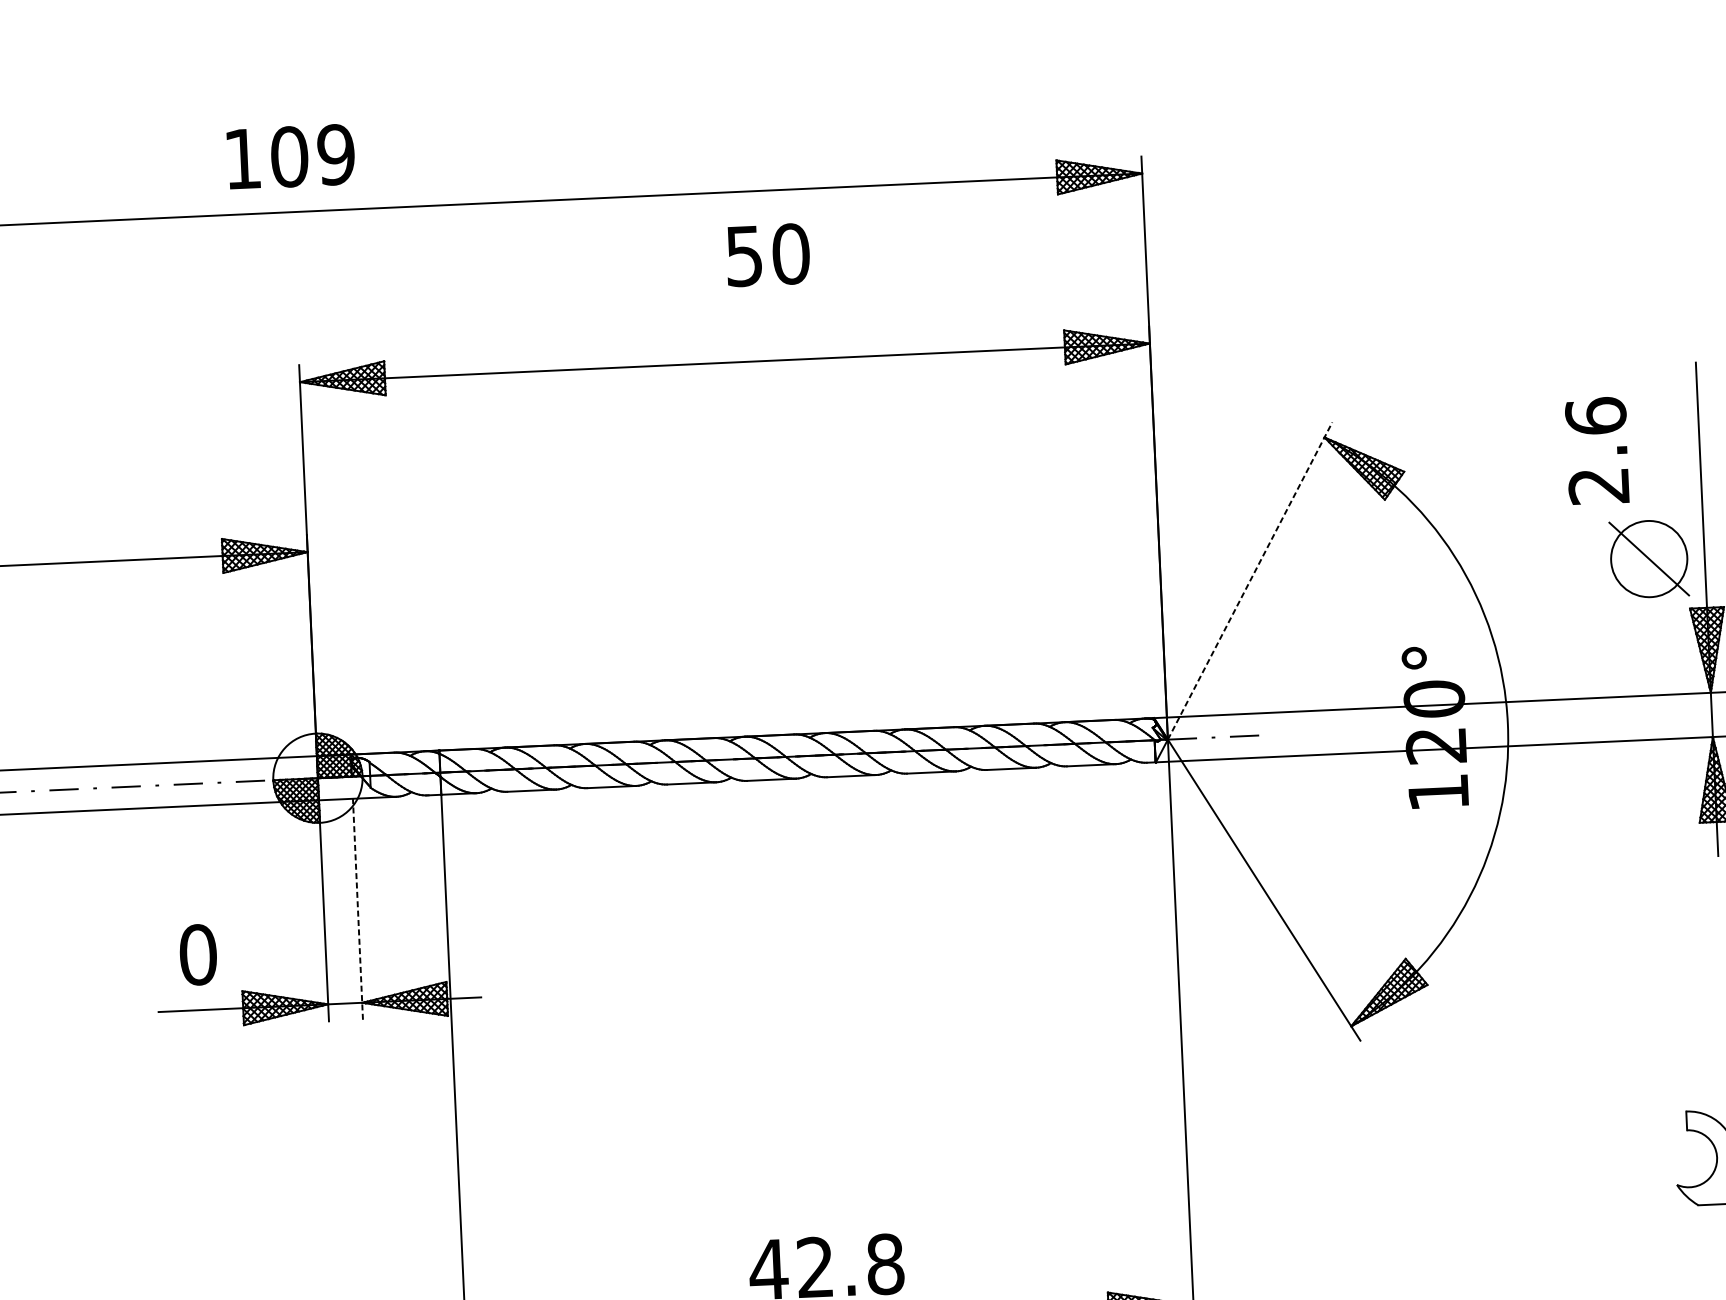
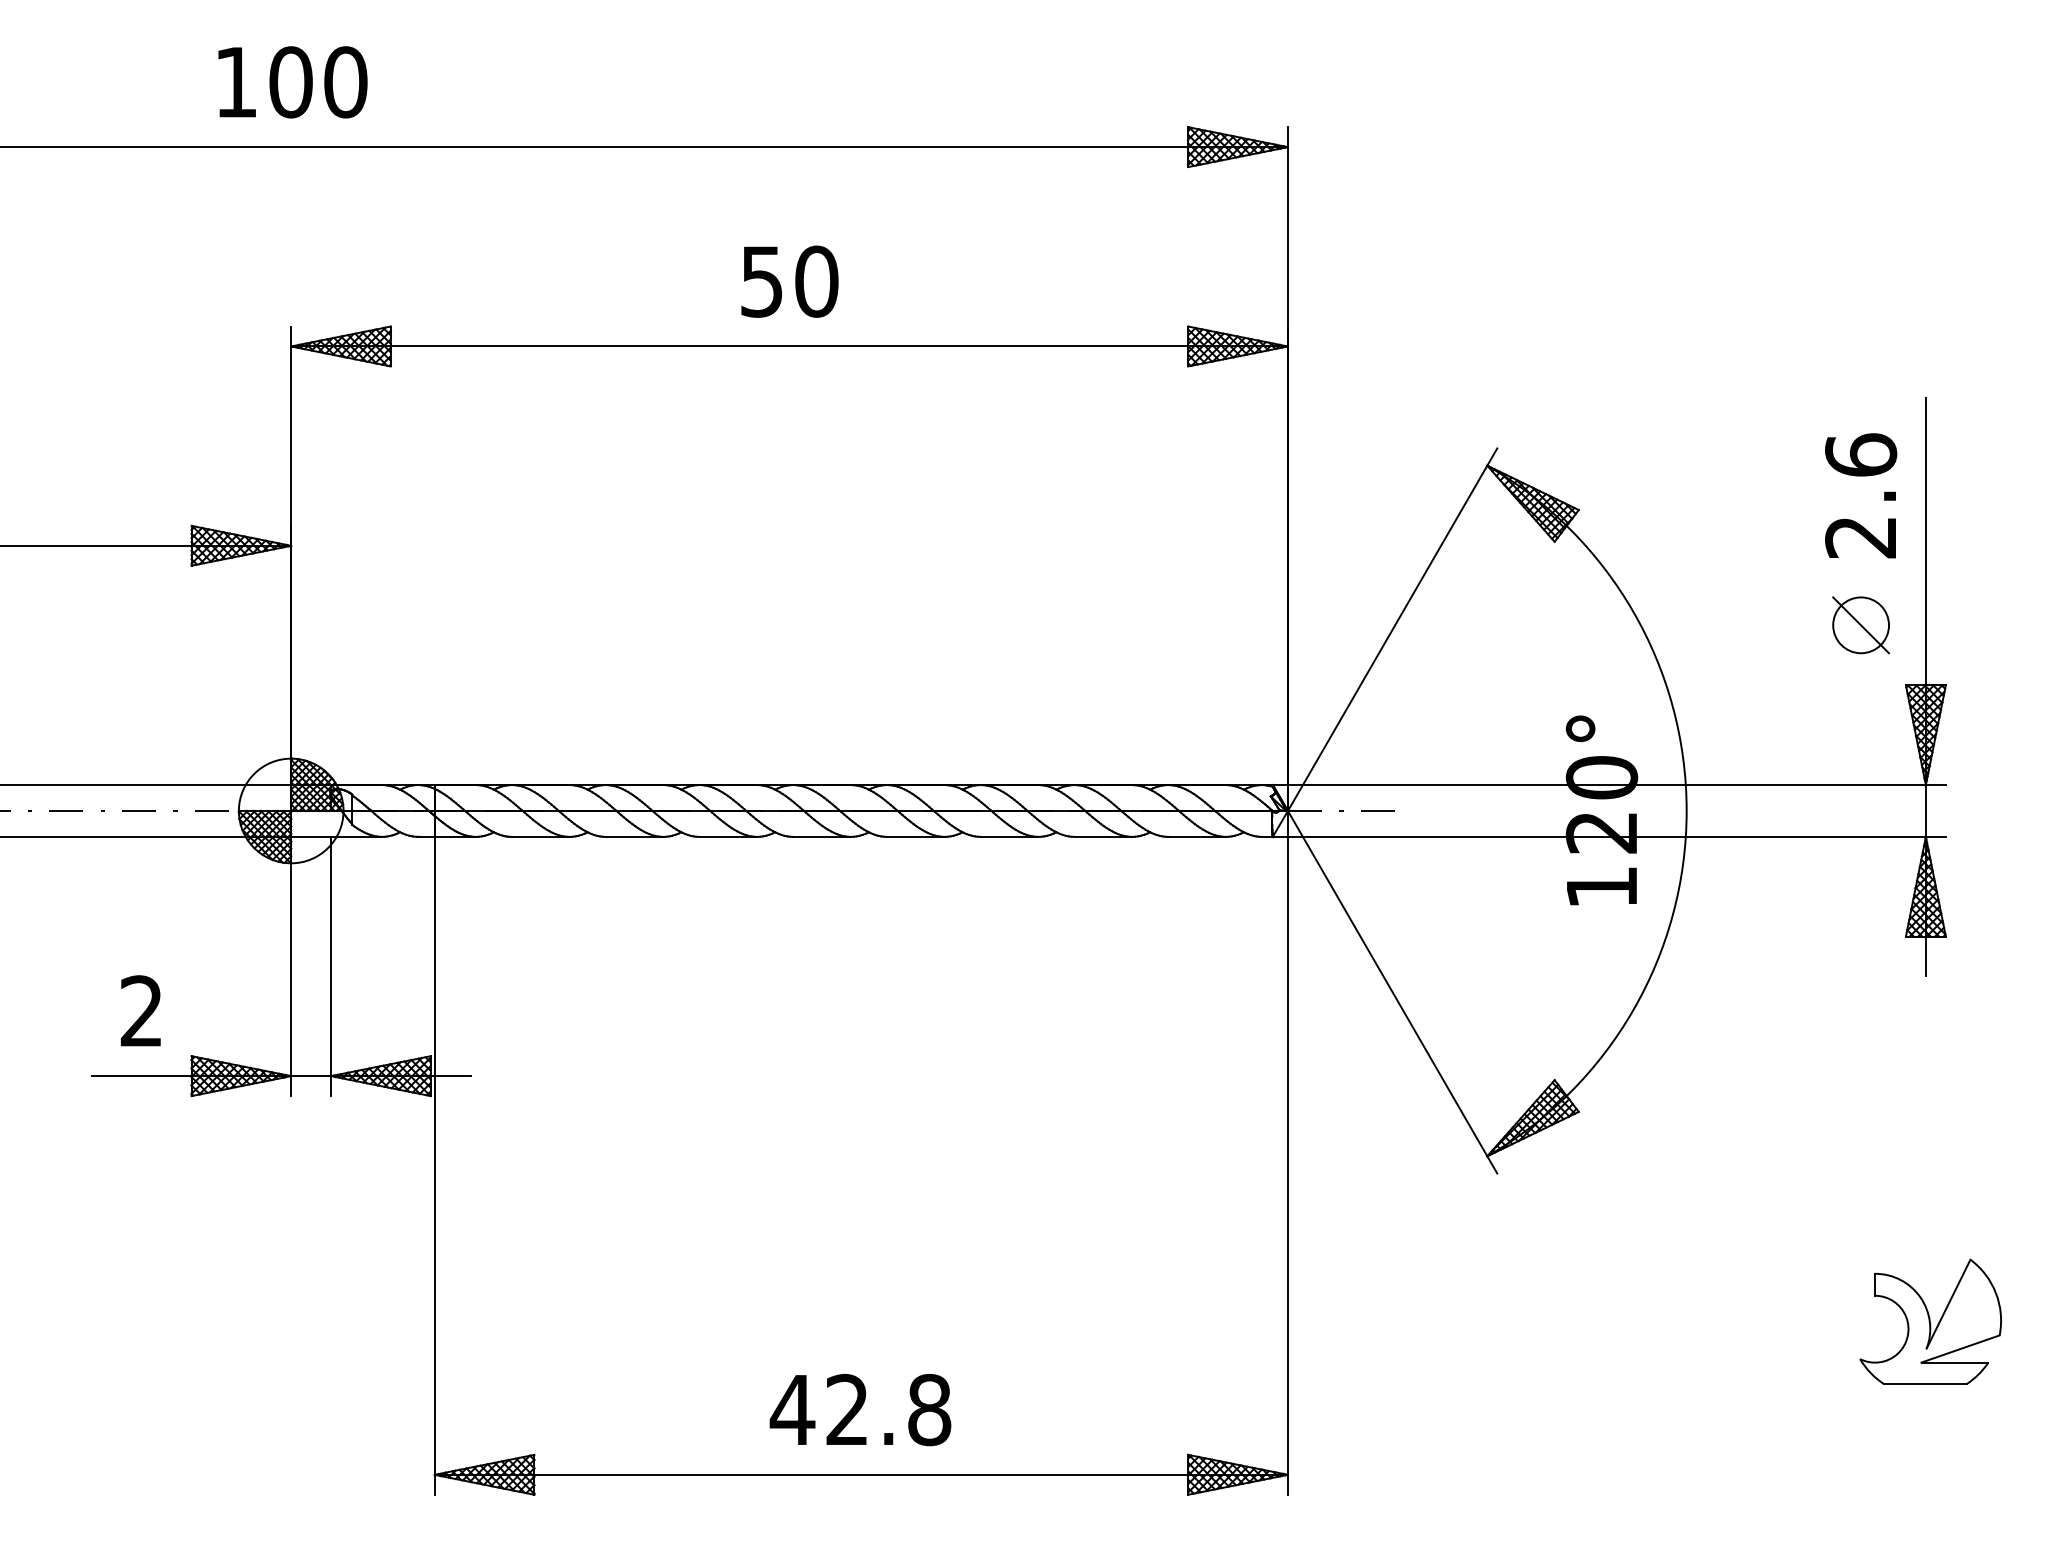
text: (336, 154) -> (345, 82), 109 -> 100
text: (767, 254) -> (789, 281), moved
text: (1597, 450) -> (1861, 495), moved
part: (1649, 559) -> (1861, 625), size x0.62
line: (1250, 580) -> (1392, 629), dashed -> solid
line: (358, 909) -> (331, 966), dashed -> solid
text: (198, 955) -> (141, 1011), 0 -> 2

